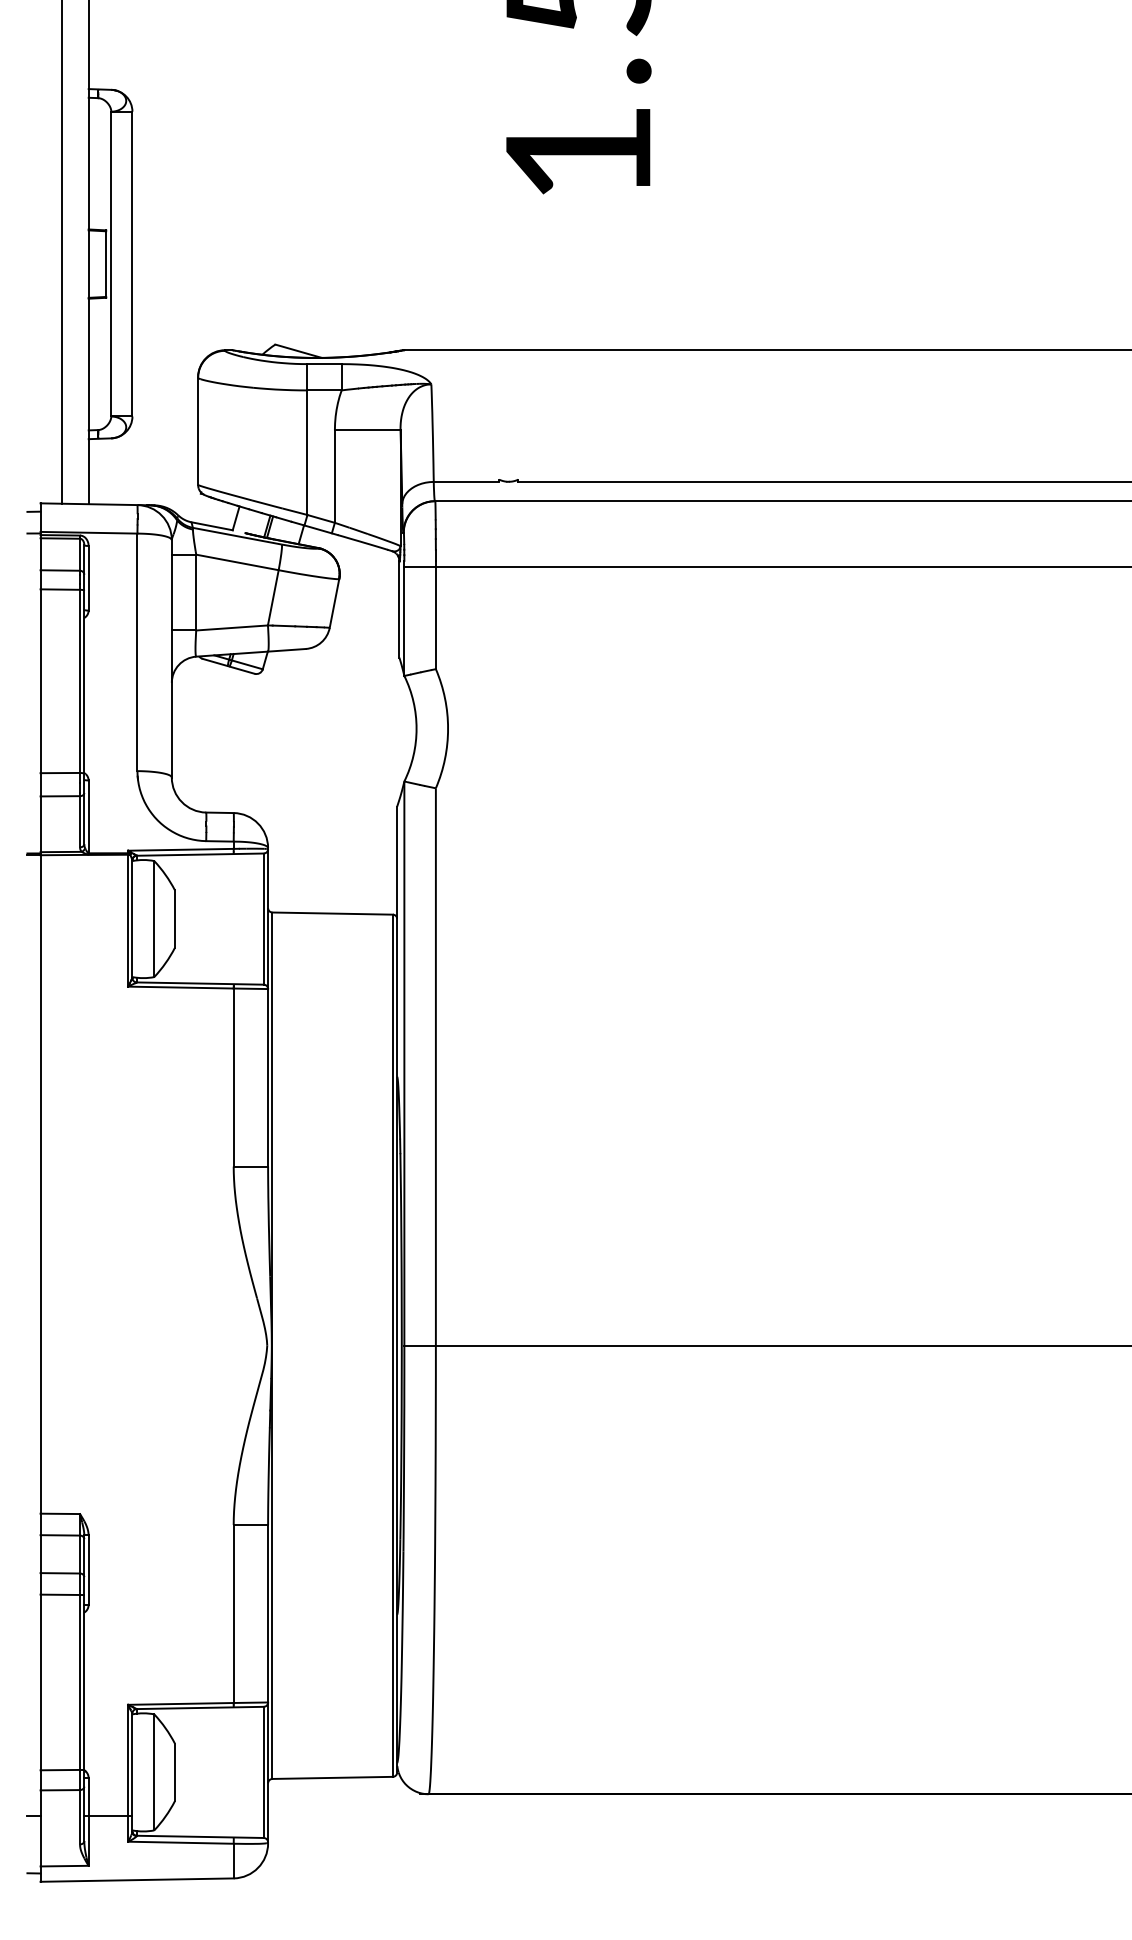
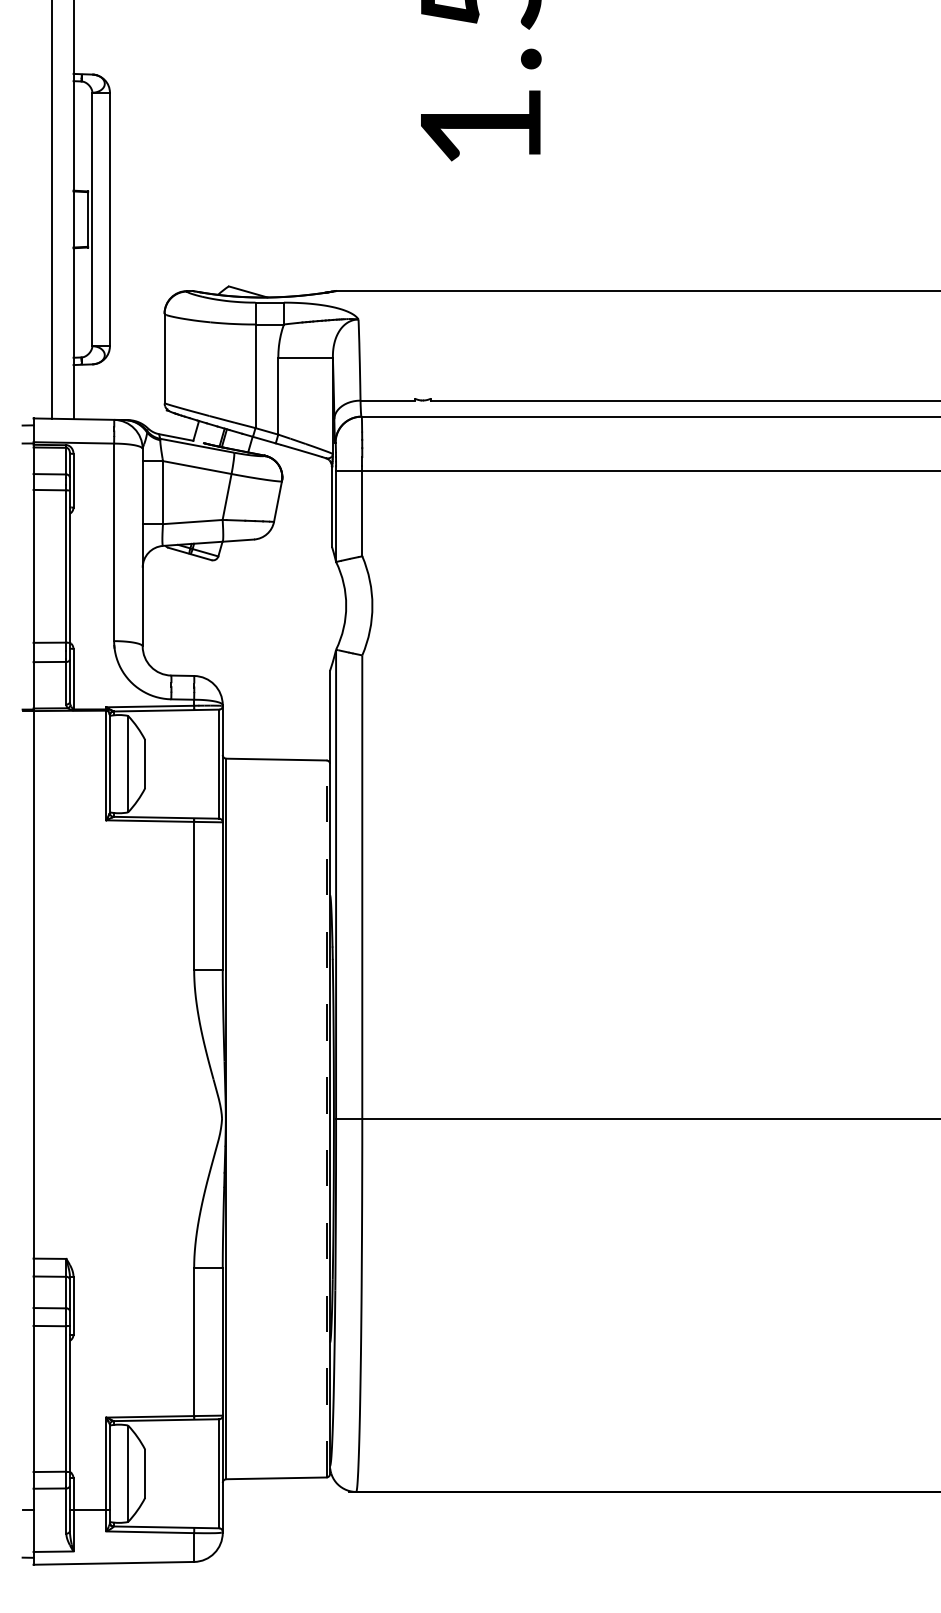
line: (392, 1345) -> (326, 1118), solid -> dashed

